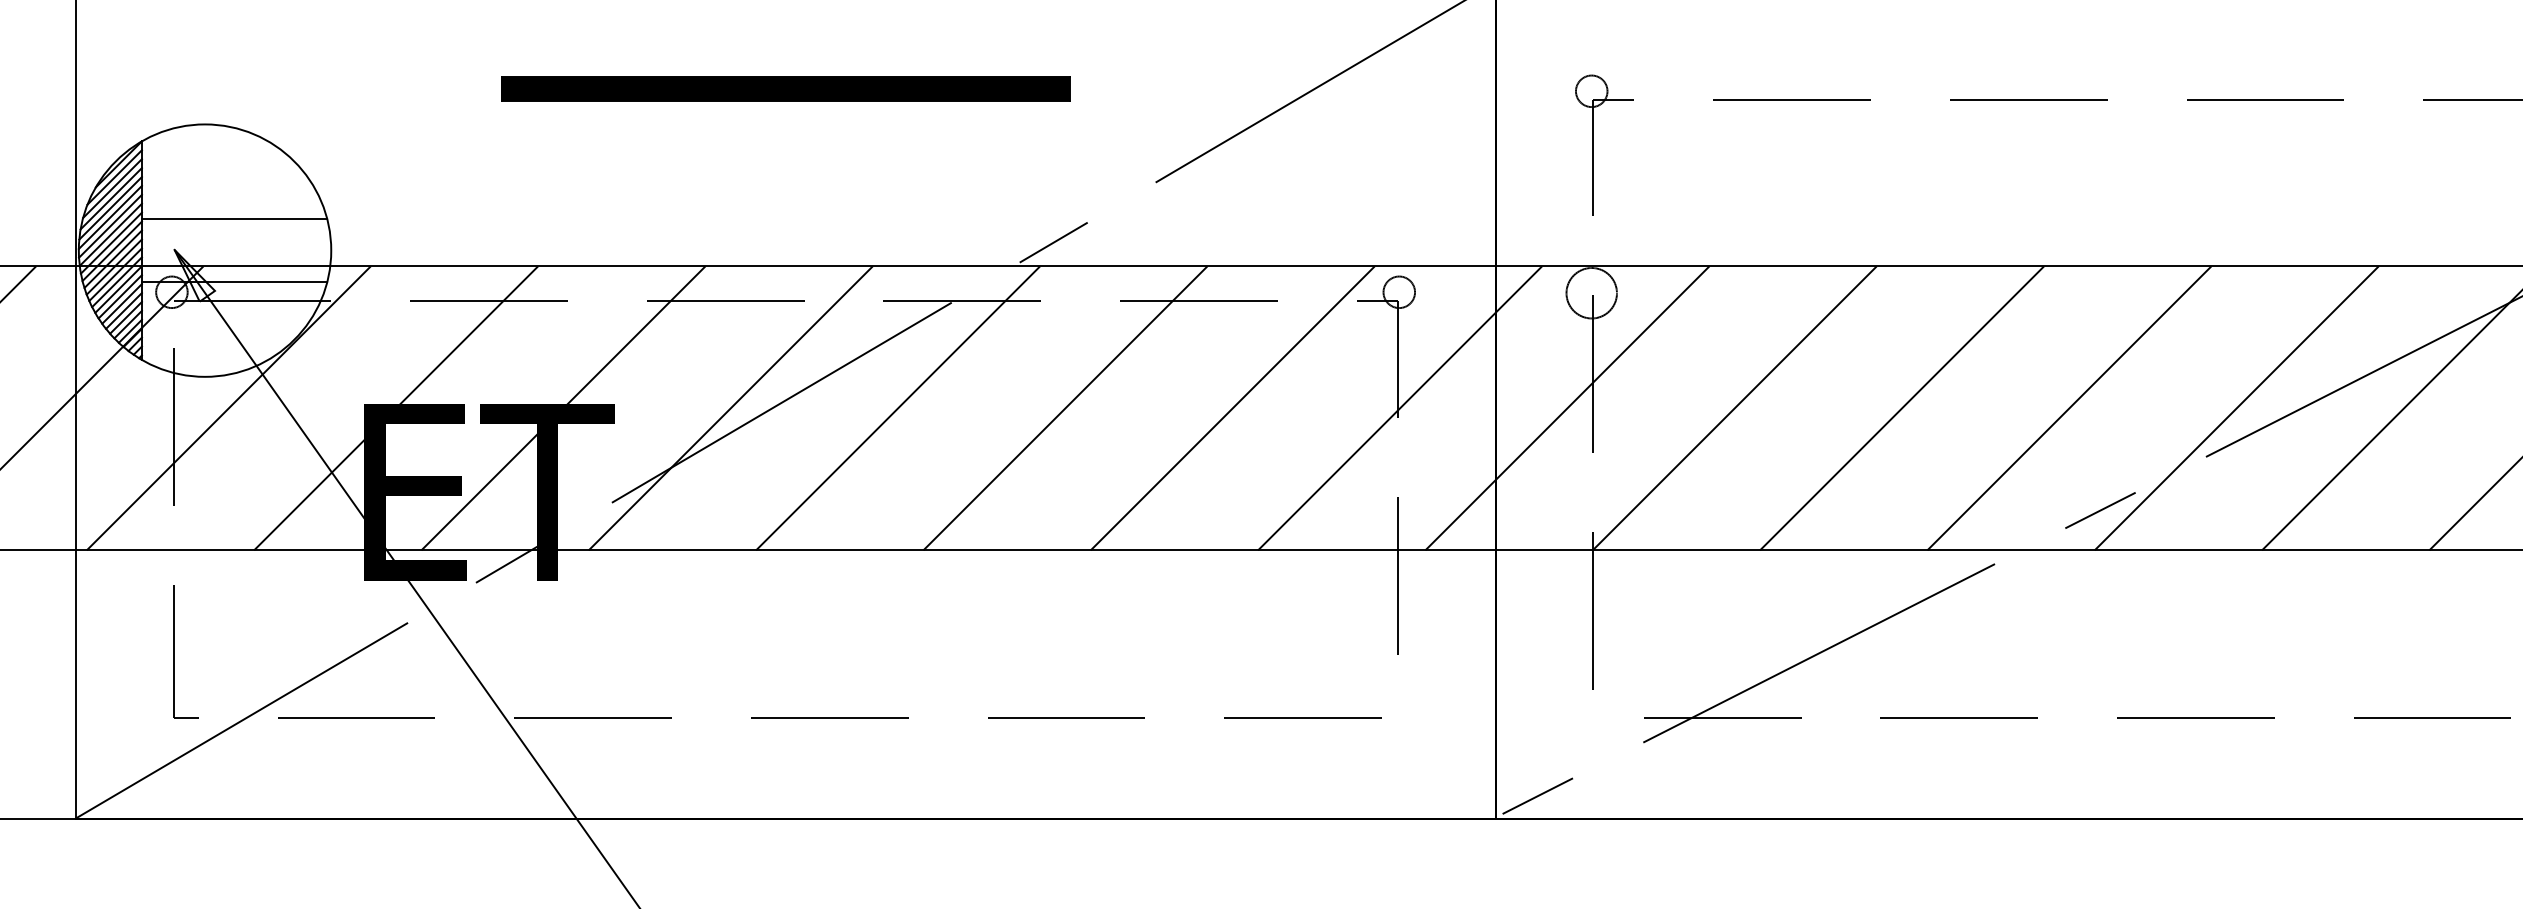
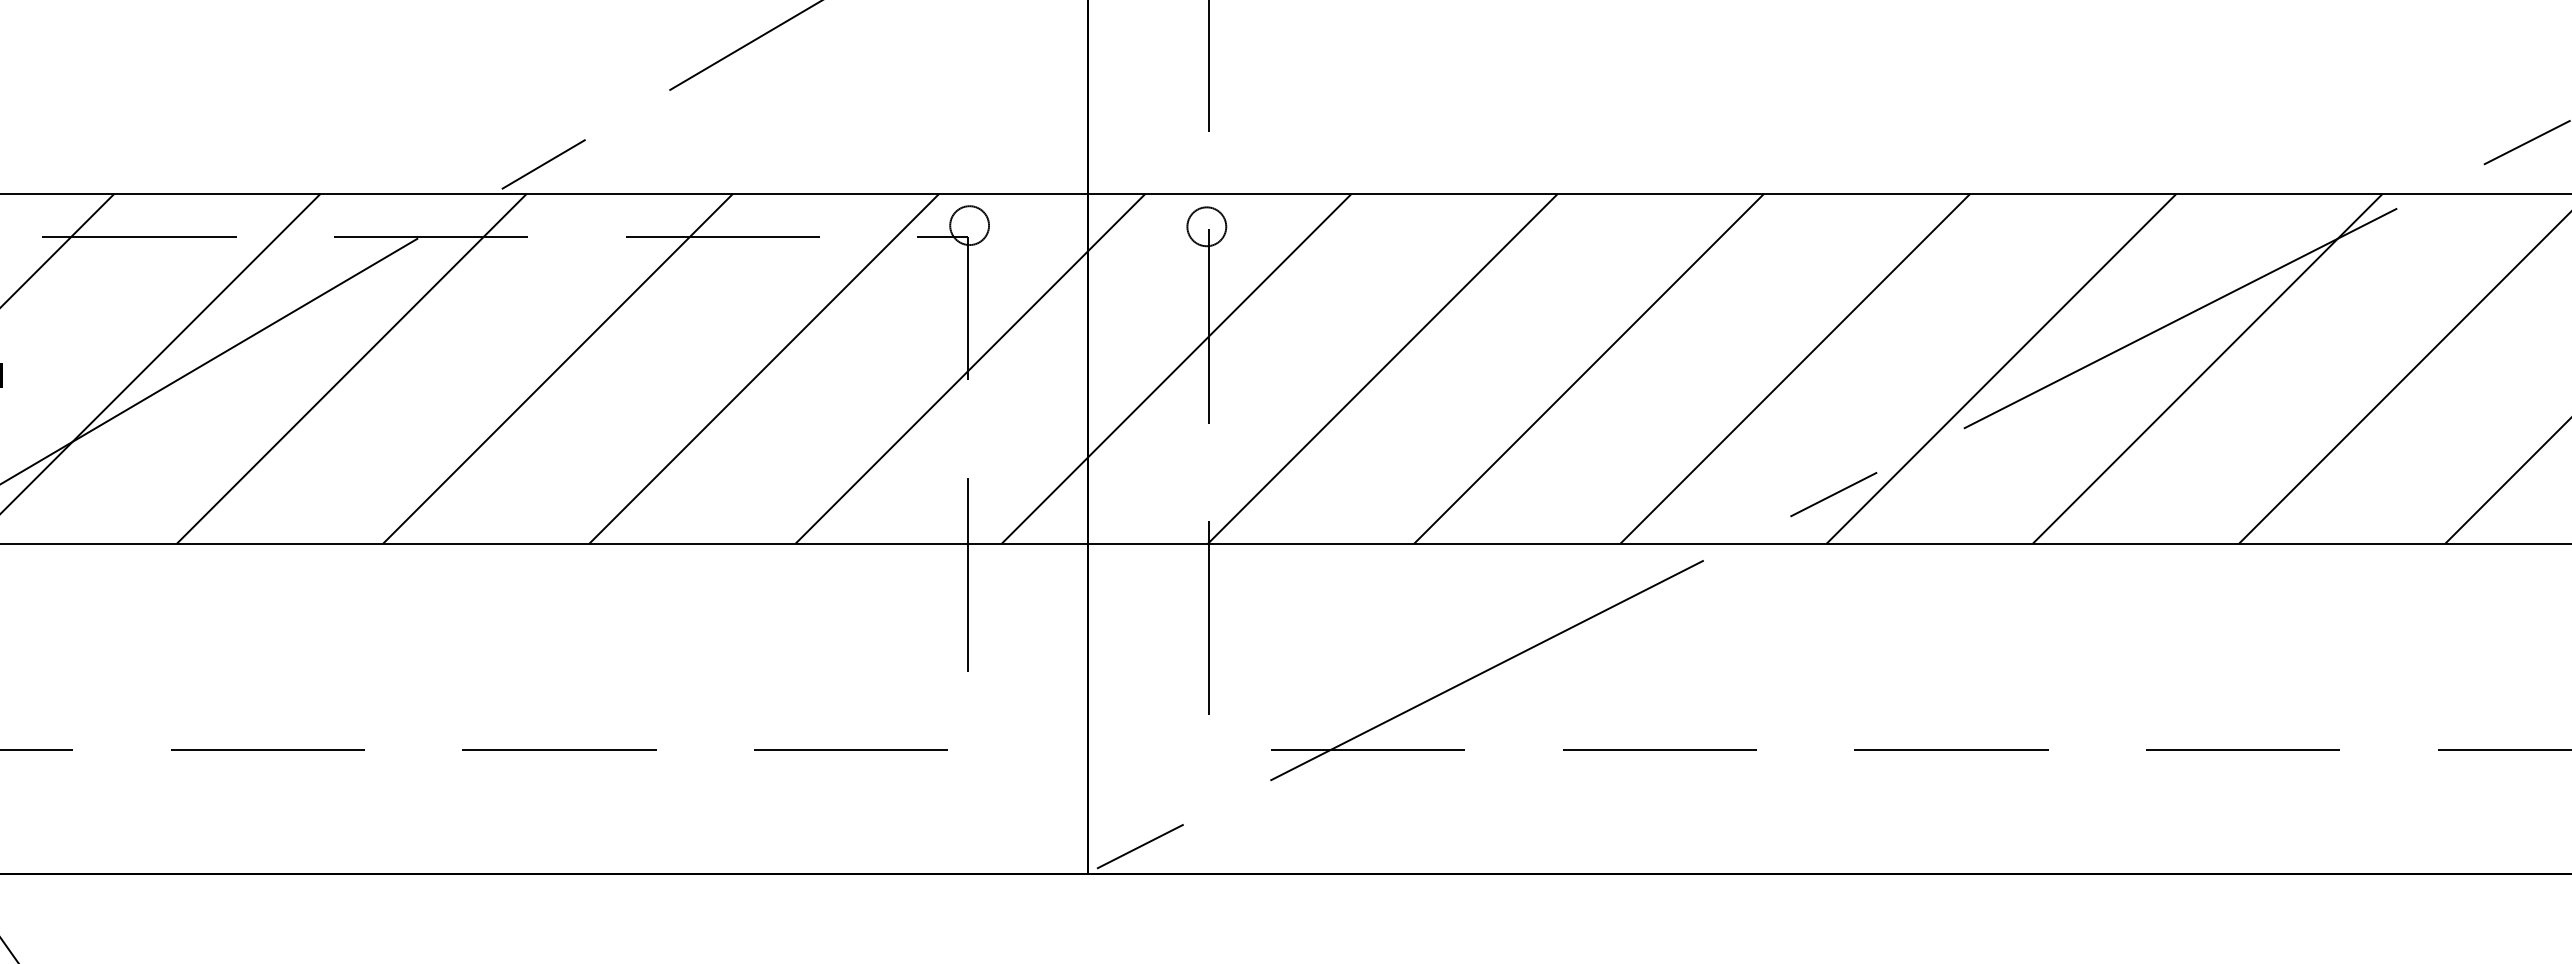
circle: (1591, 293) -> (1206, 227), size x0.62

